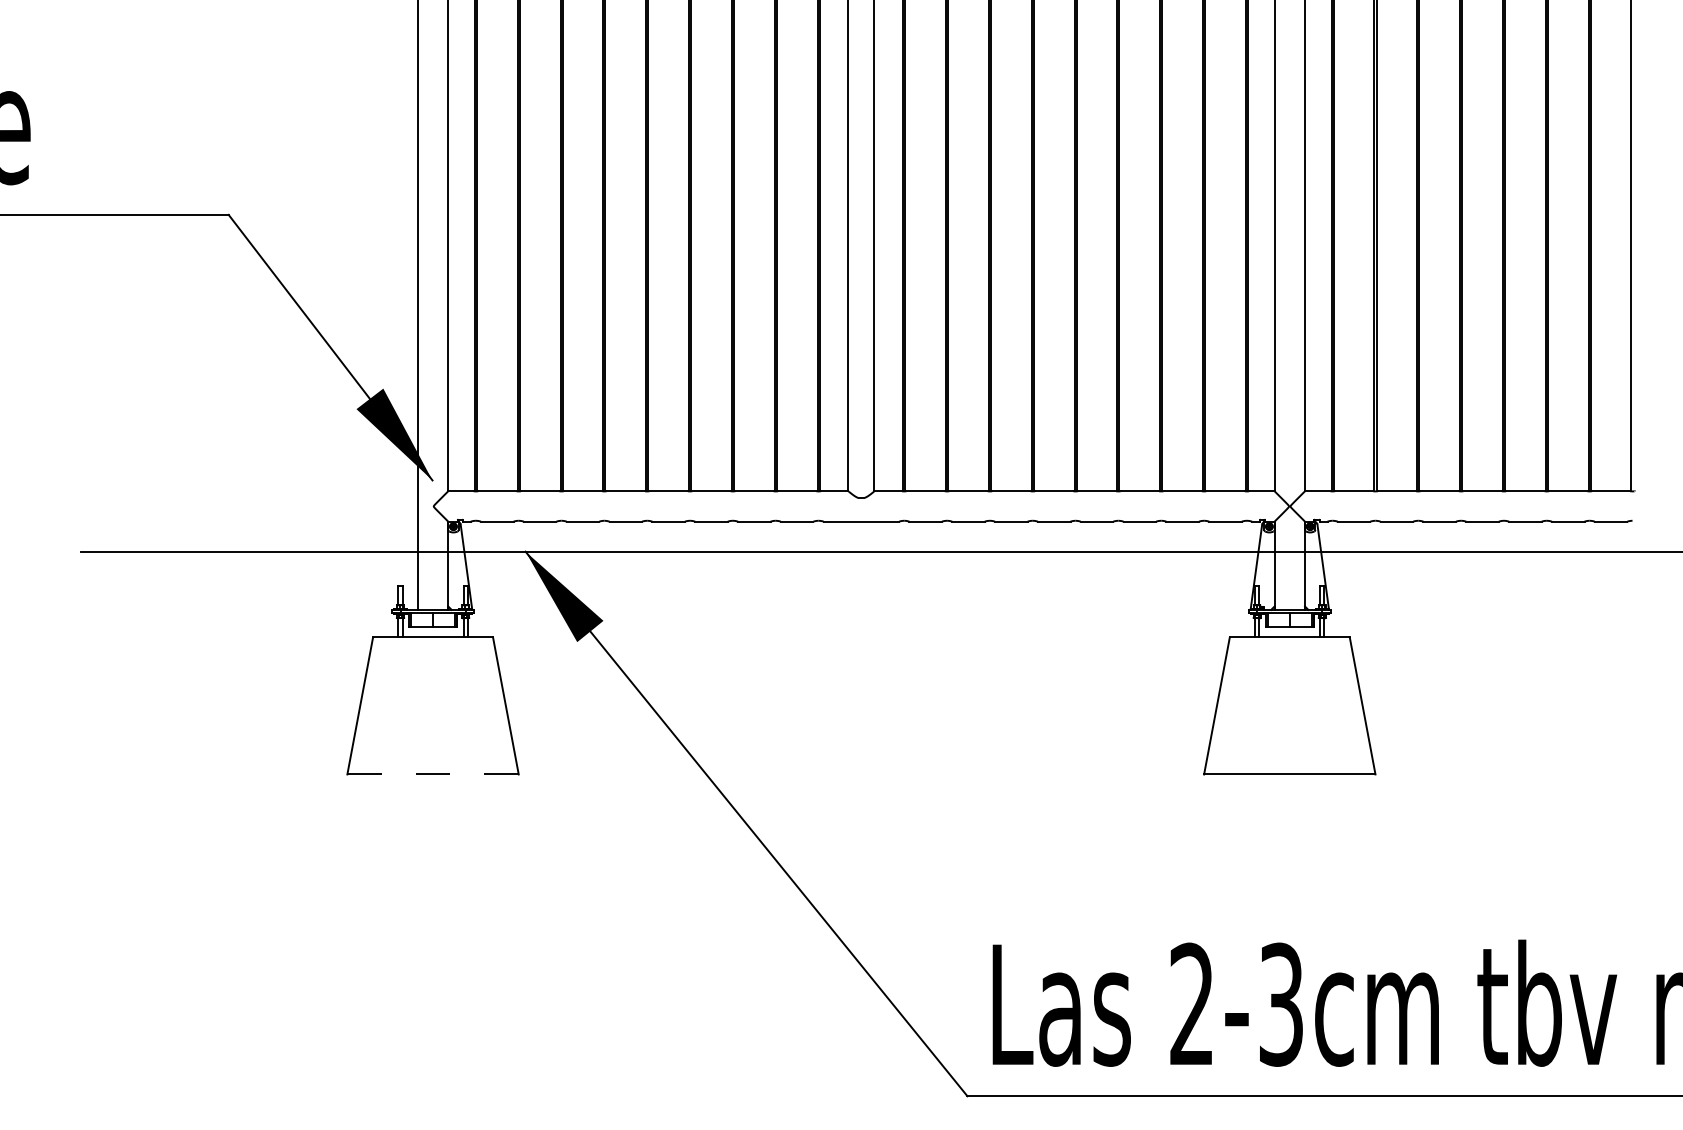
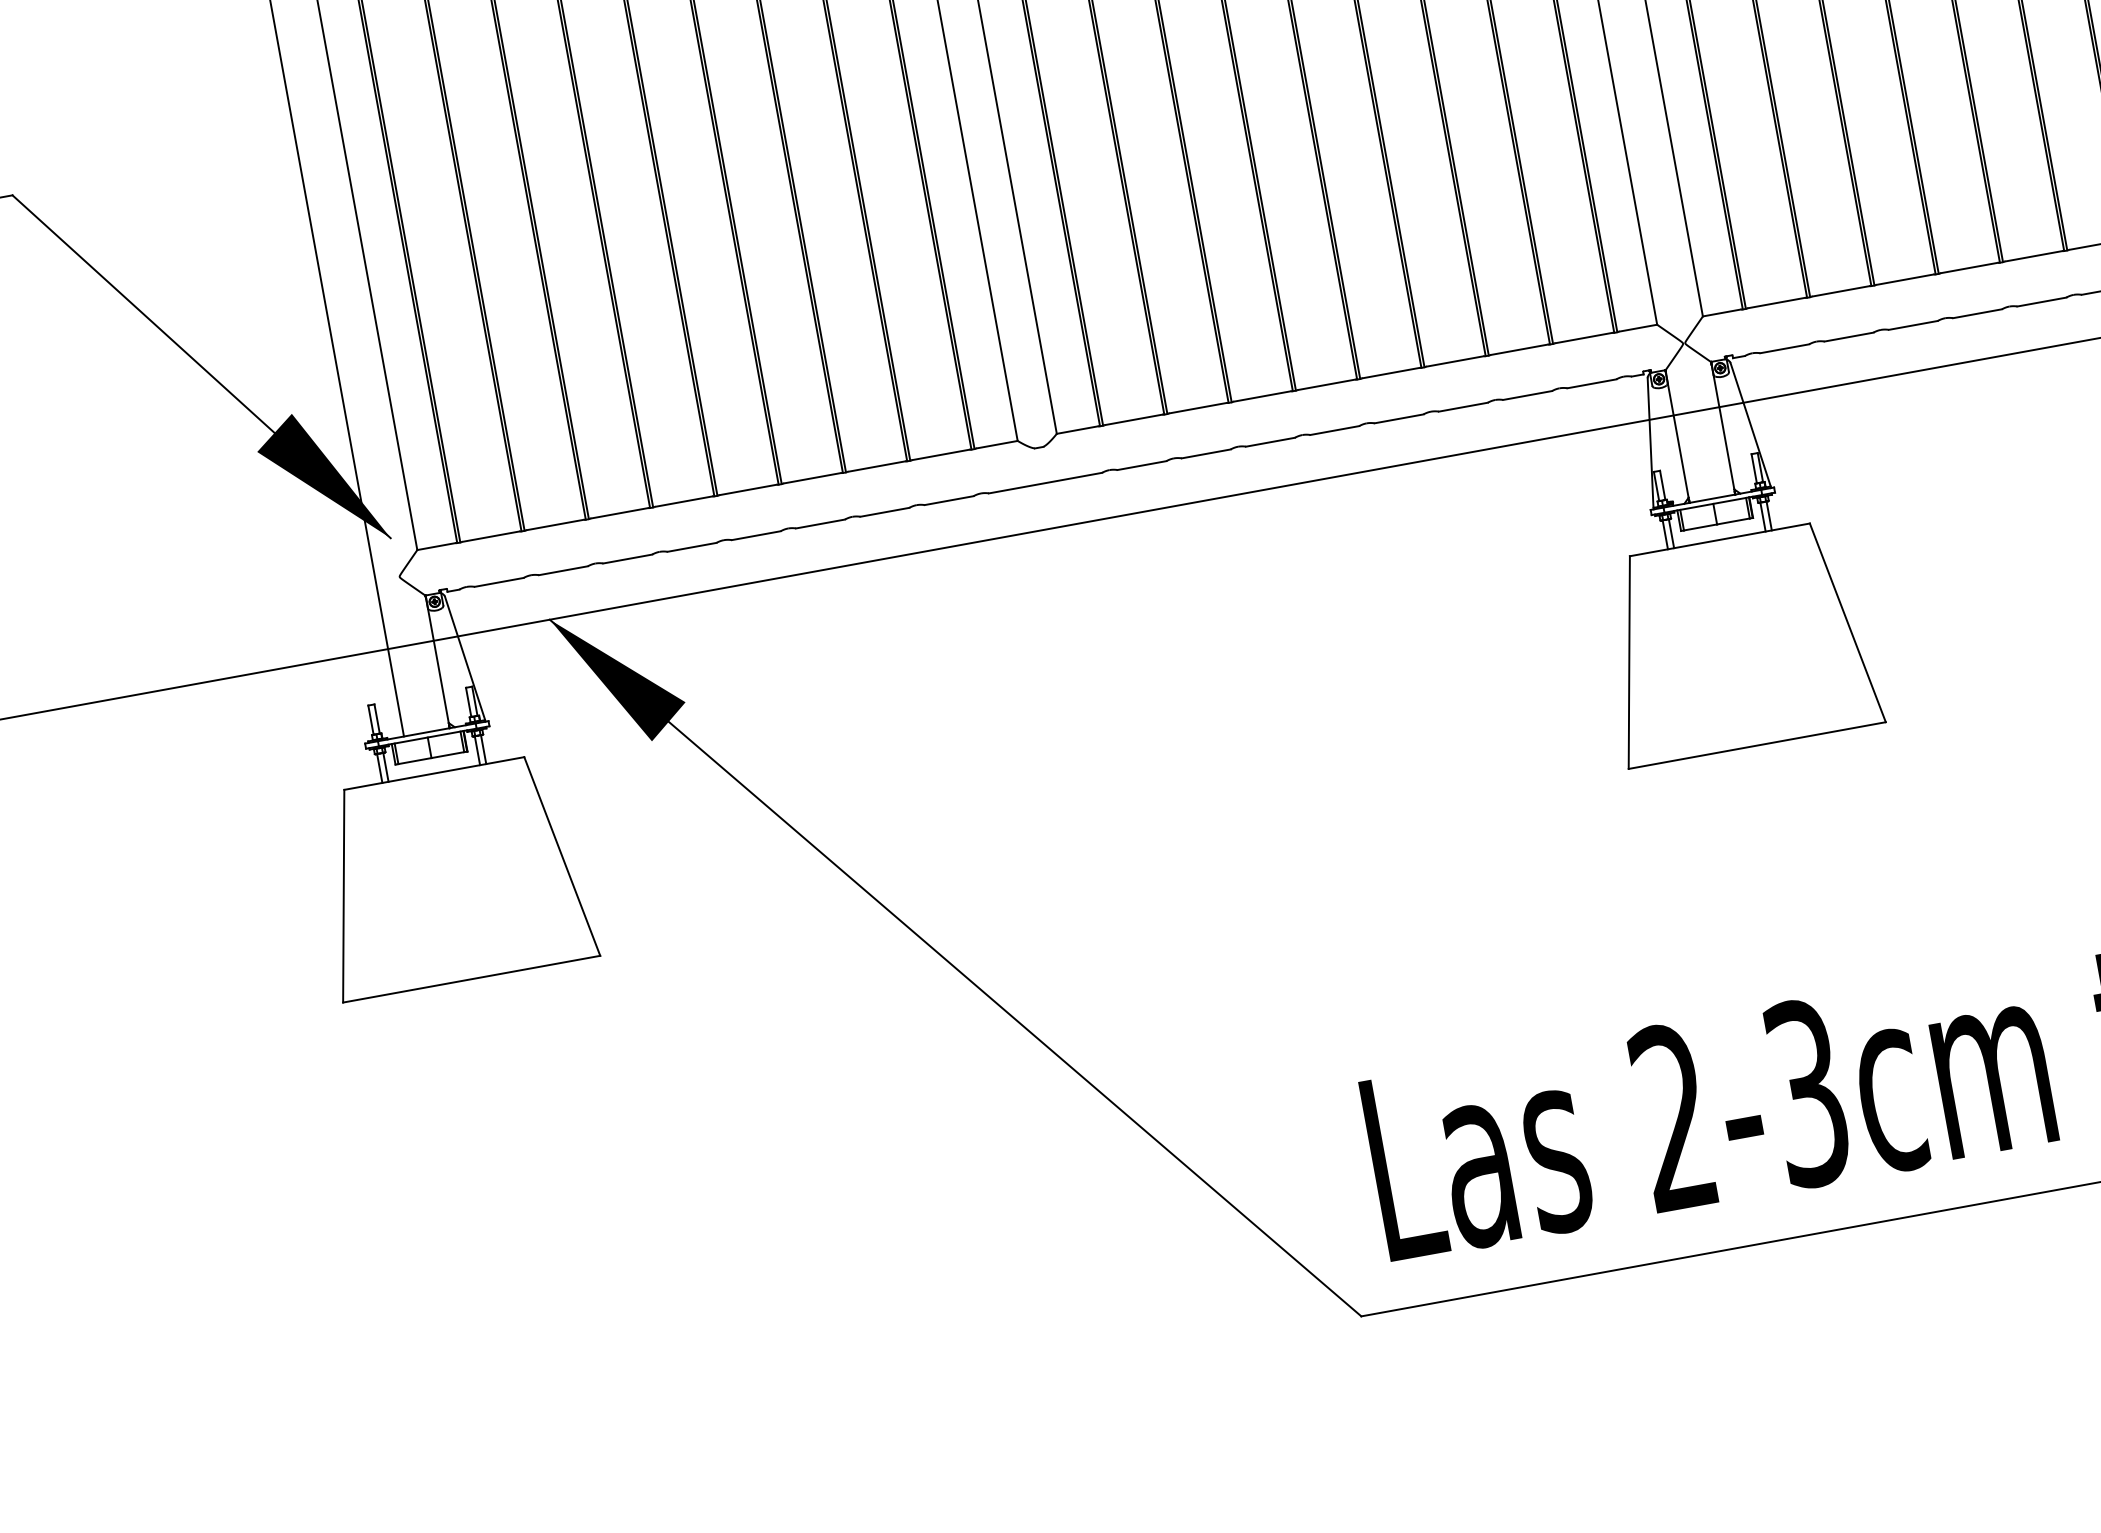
line: (433, 774) -> (472, 979), dashed -> solid

